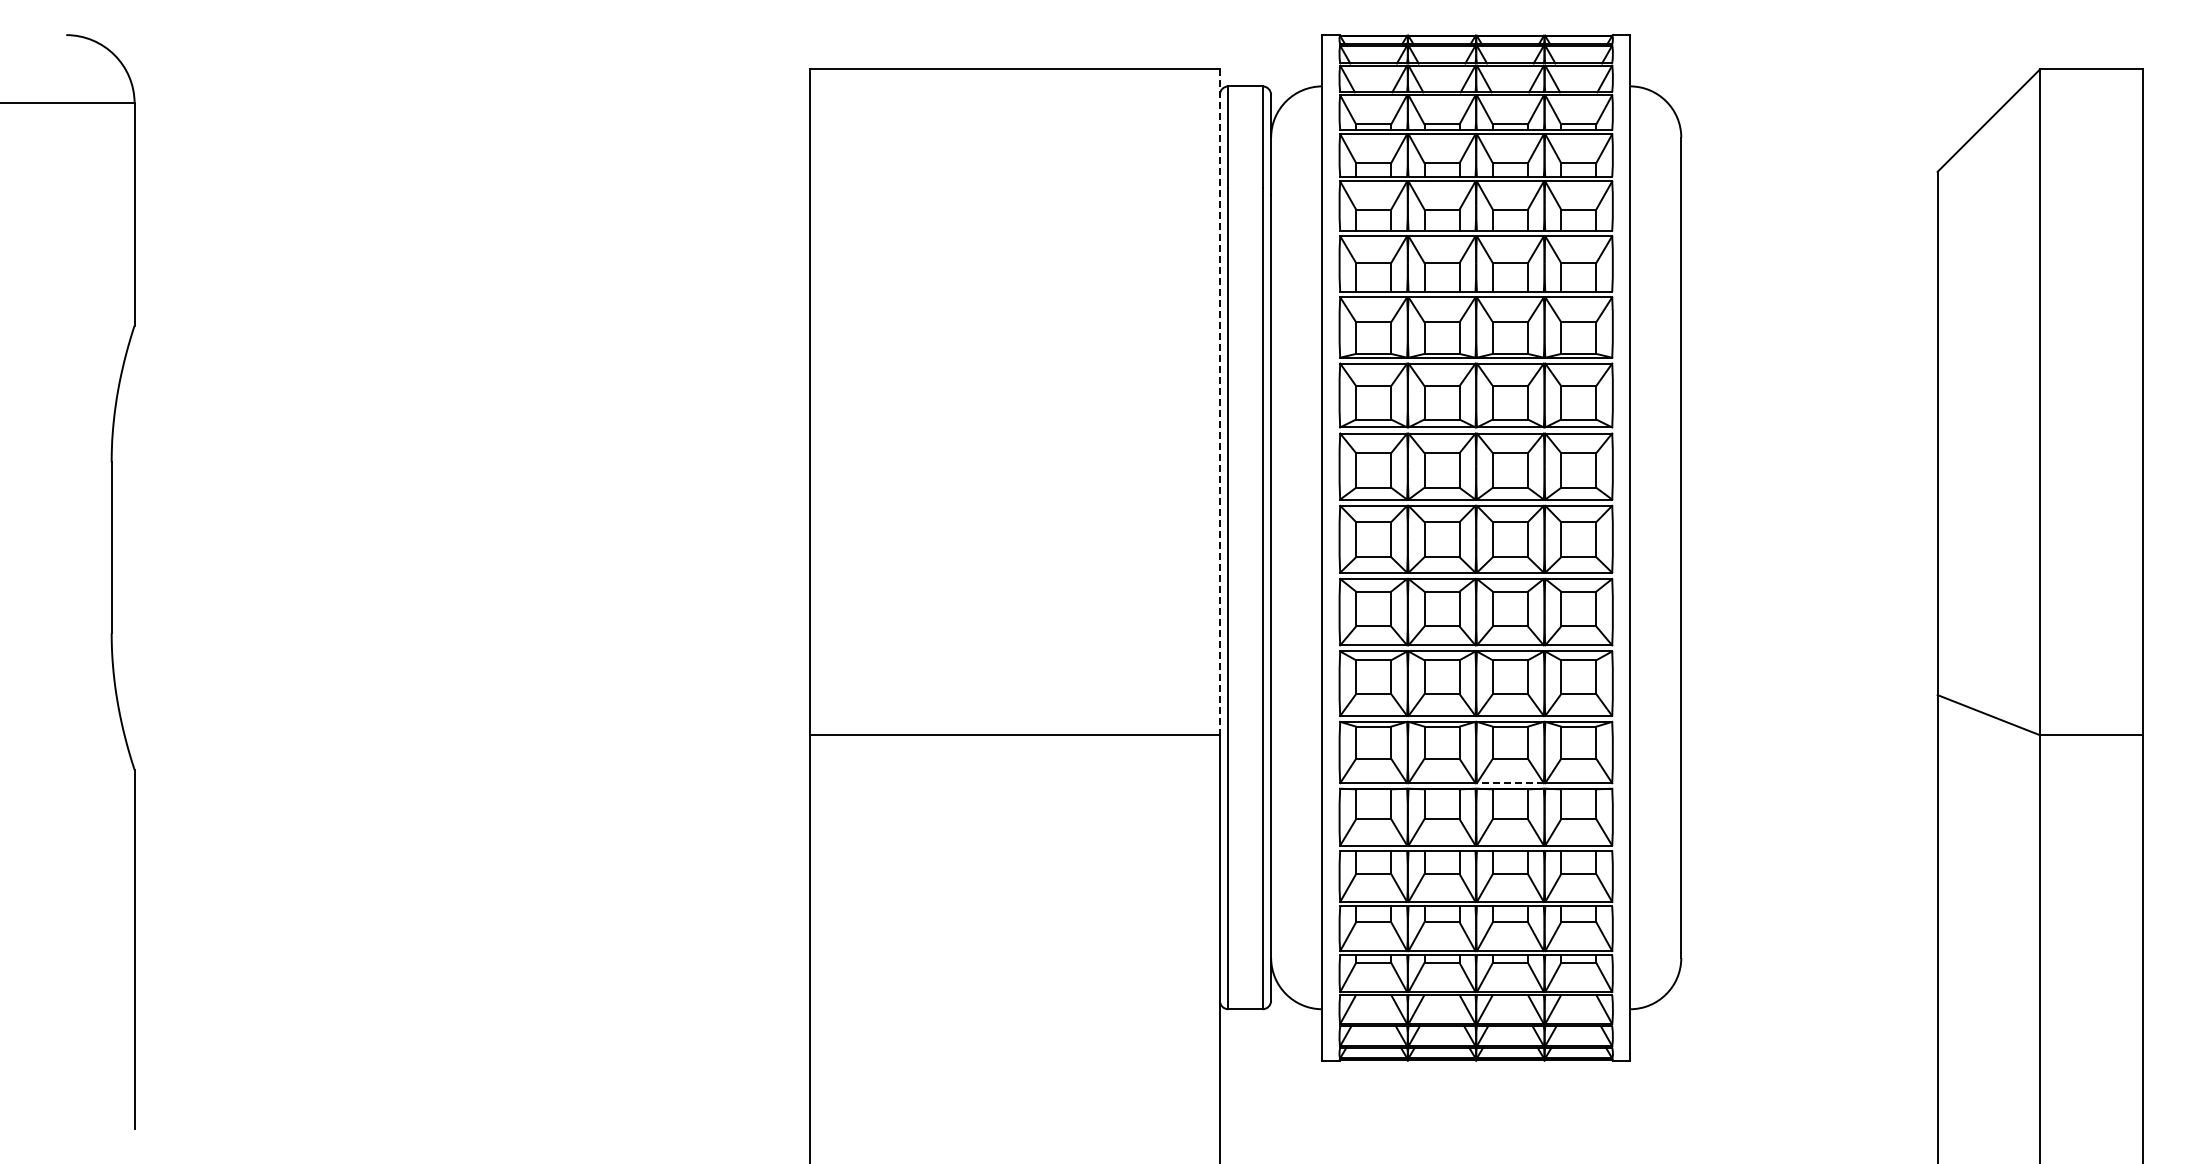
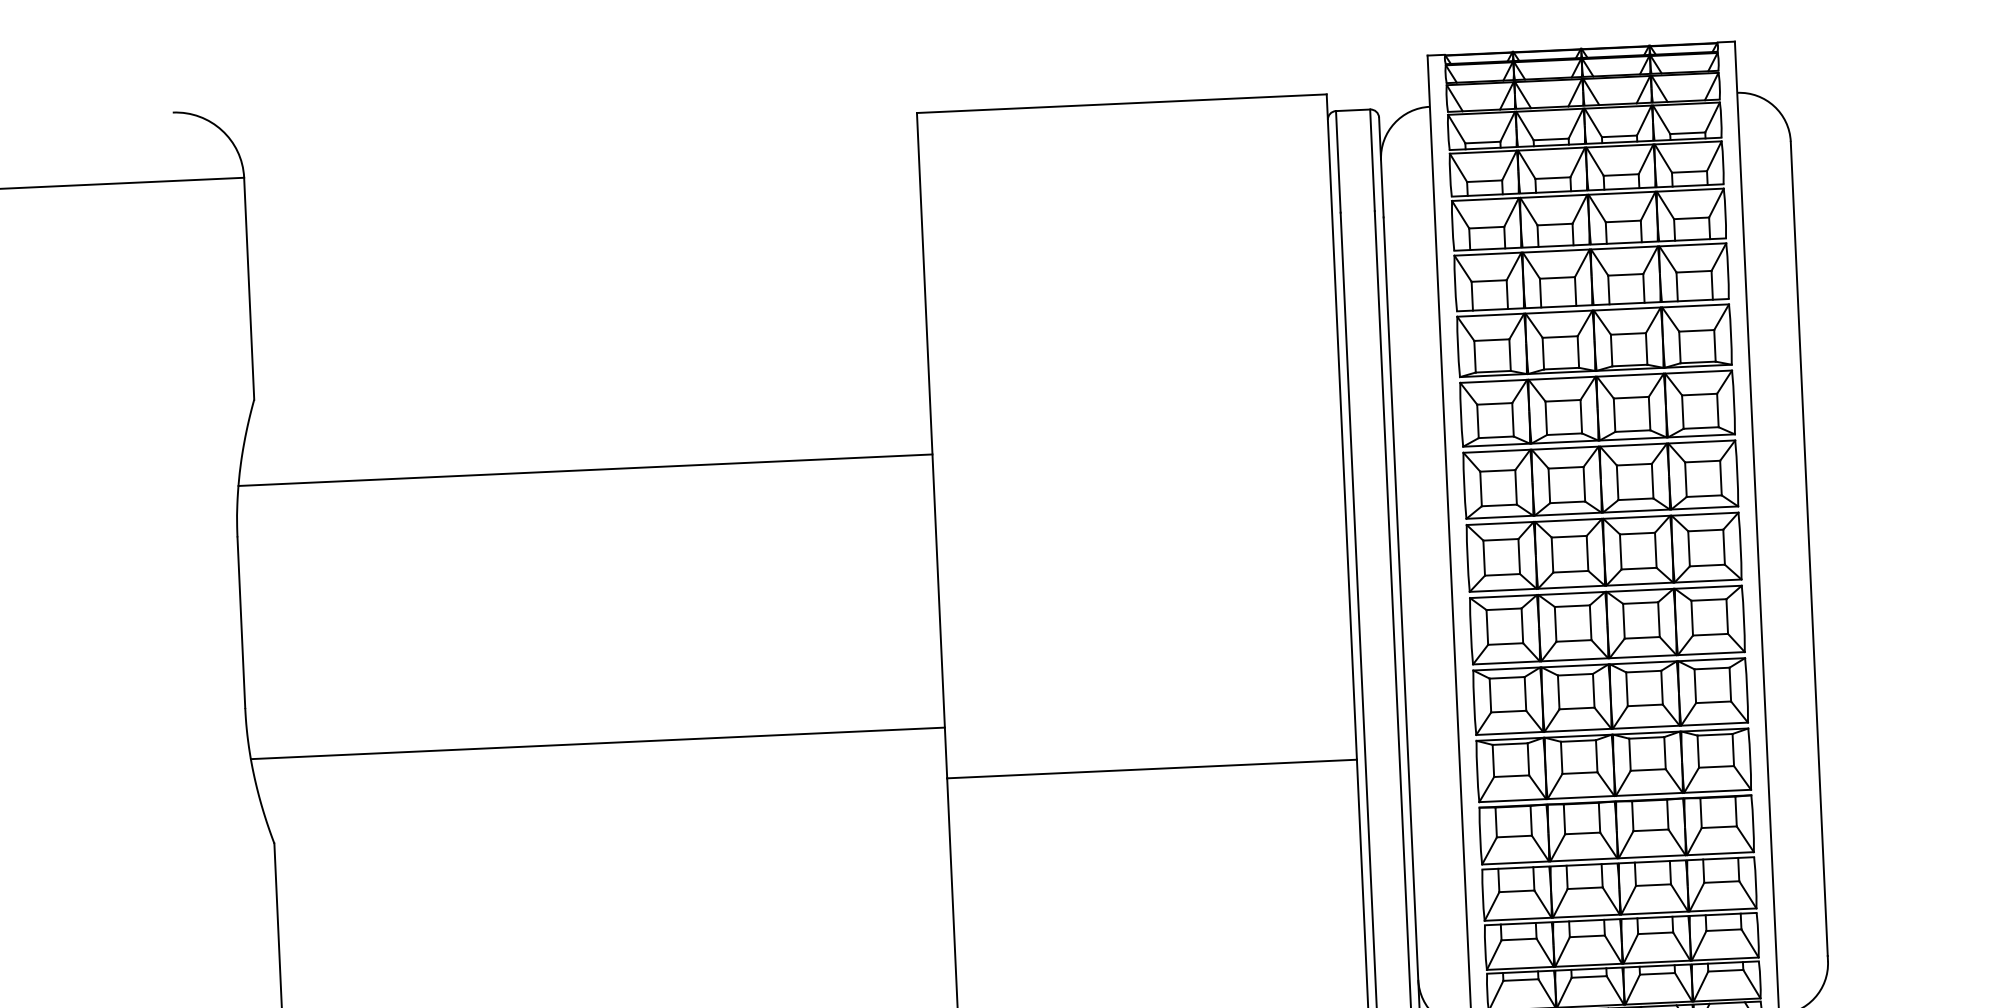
line: (1219, 402) -> (1341, 427), dashed -> solid
line: (462, 411) -> (585, 470), added
line: (462, 684) -> (598, 743), added
line: (1509, 783) -> (1648, 794), dashed -> solid

